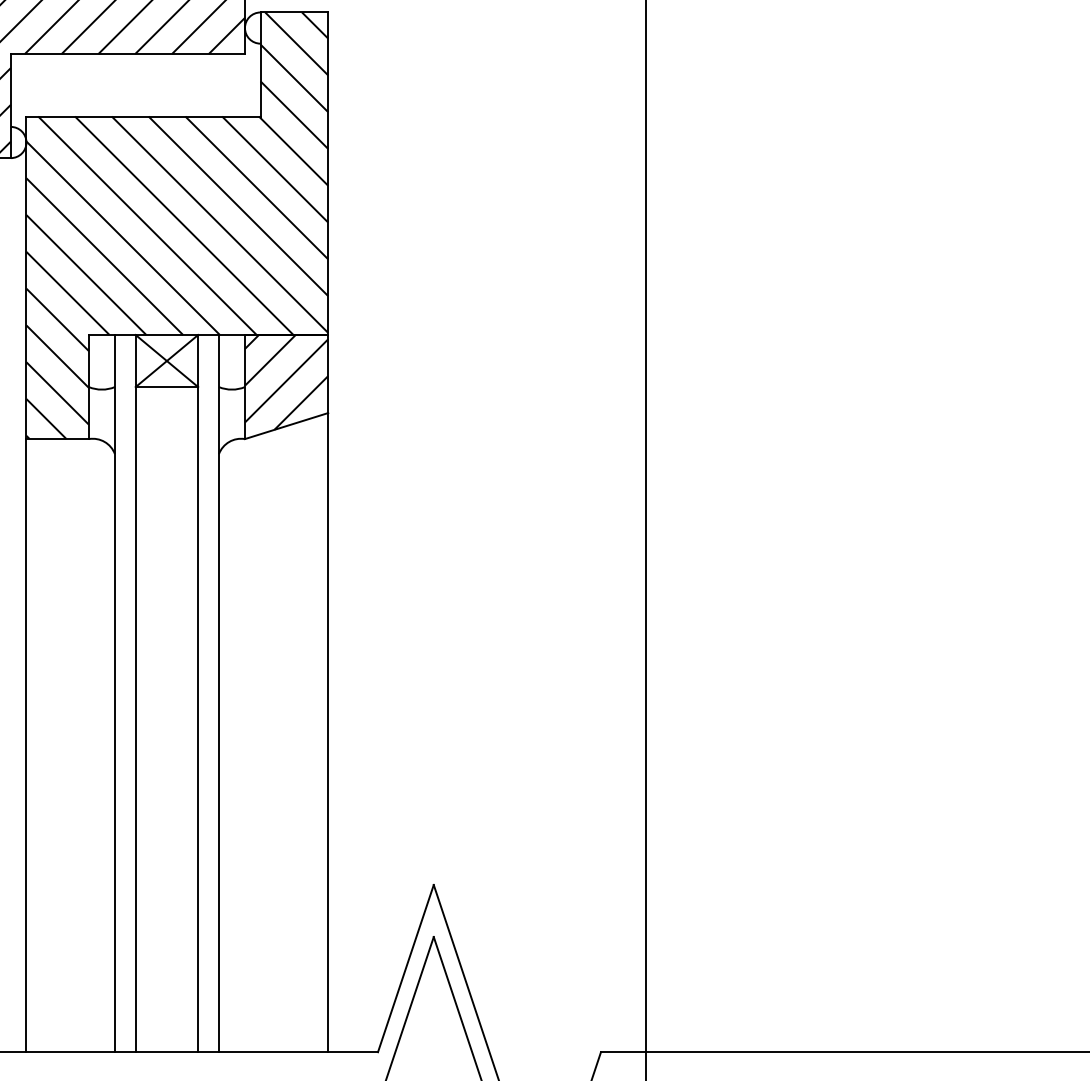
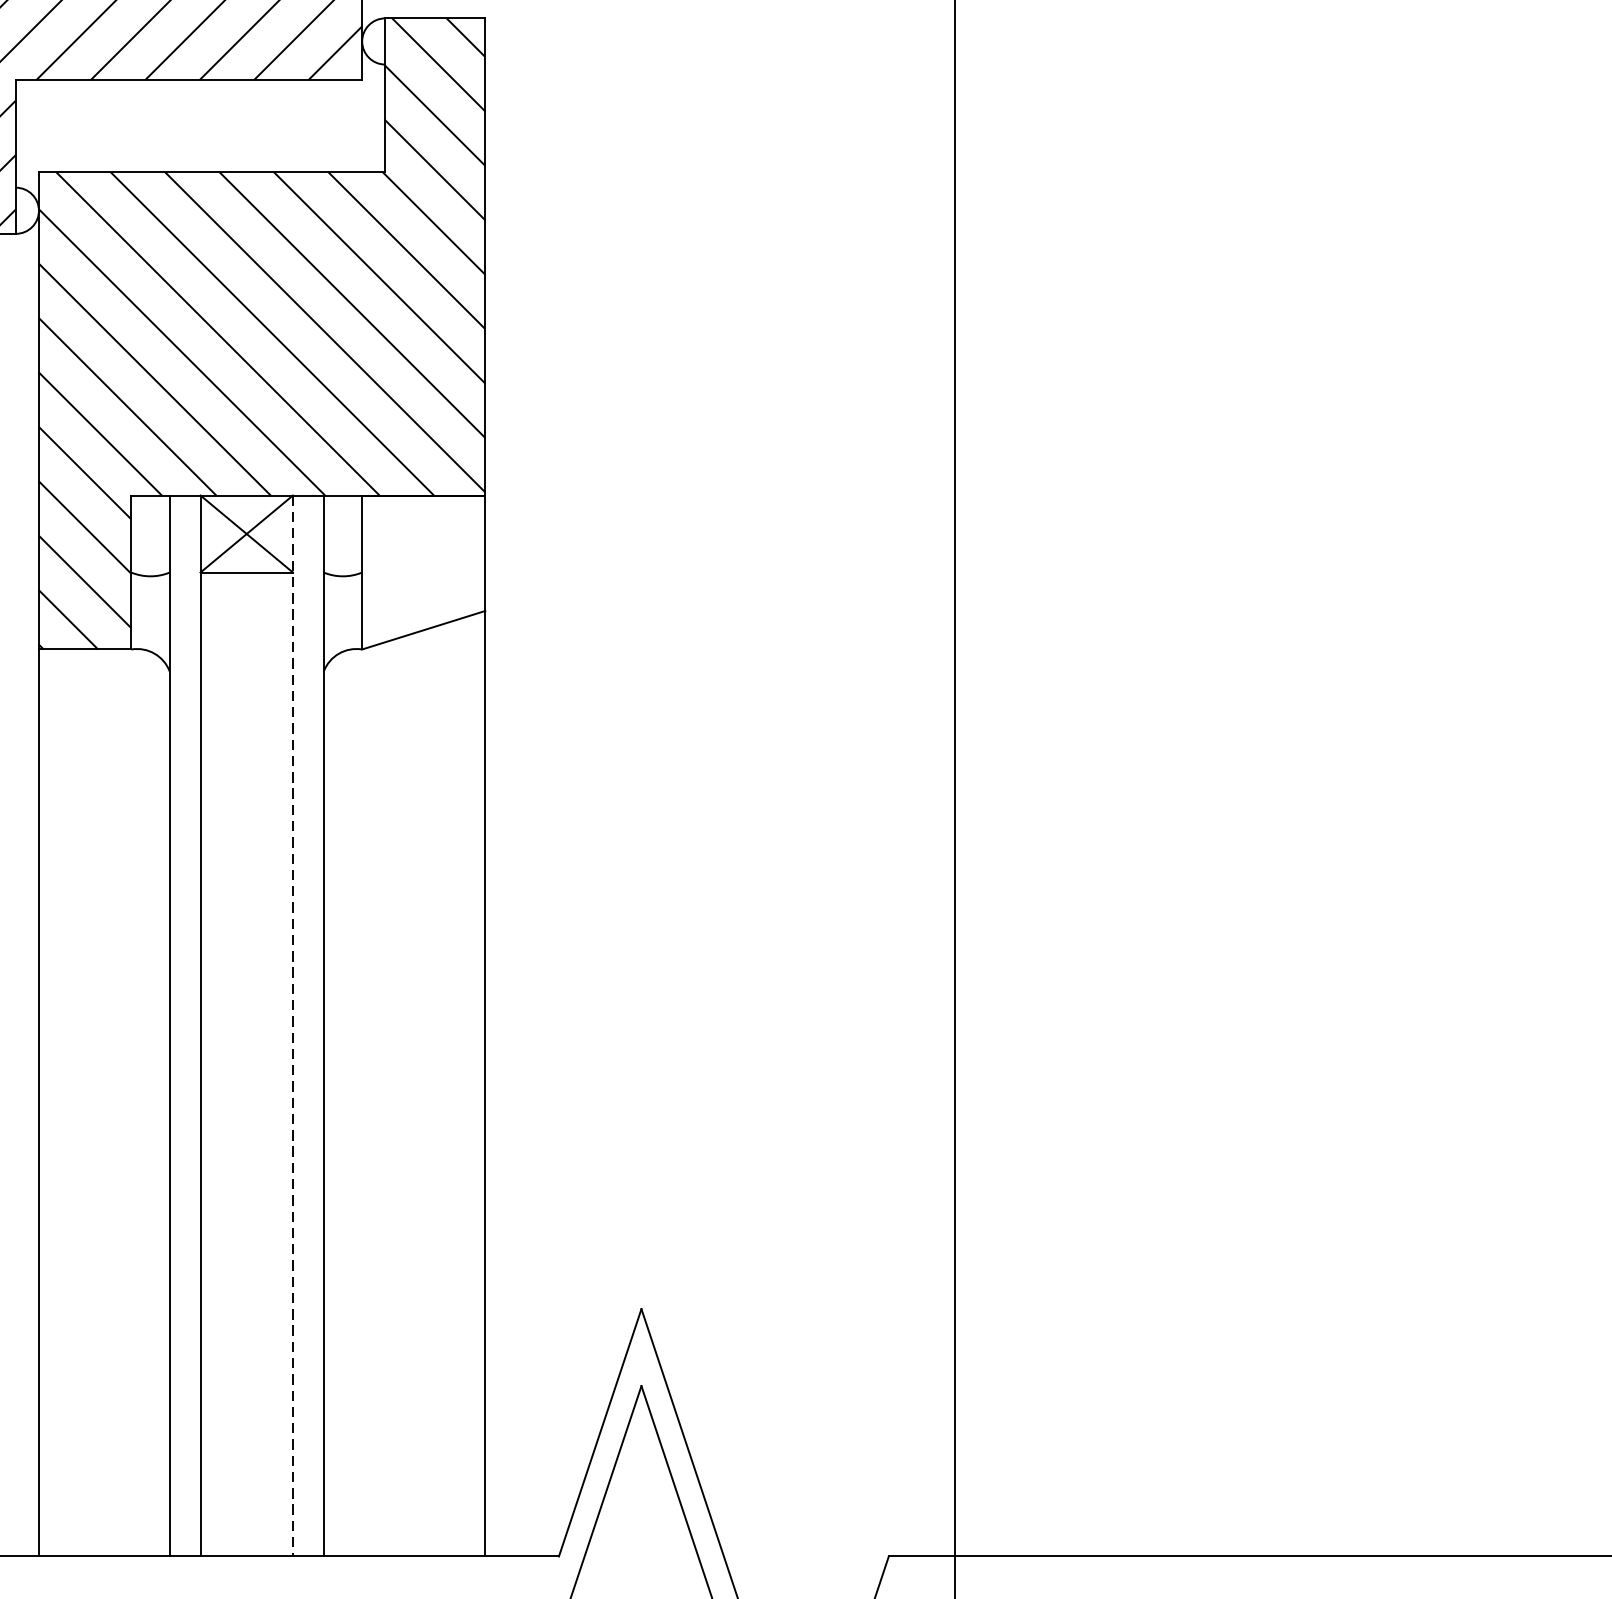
hatch: (286, 382) -> (423, 565), removed
line: (198, 693) -> (293, 1025), solid -> dashed

